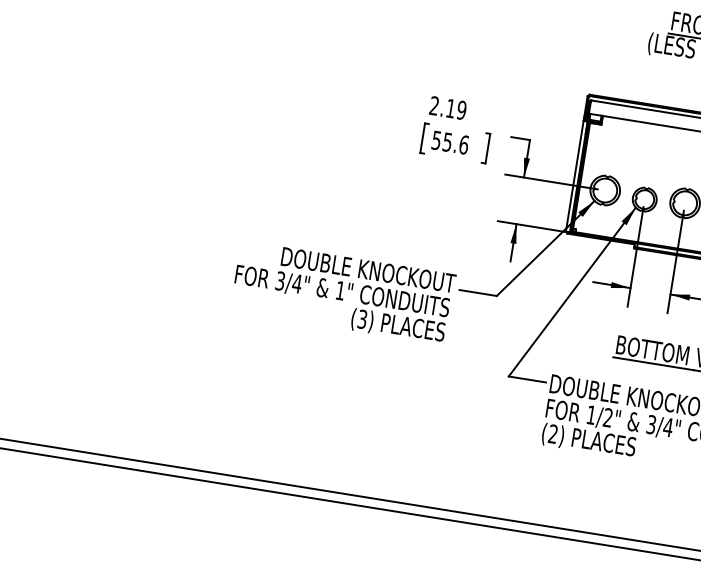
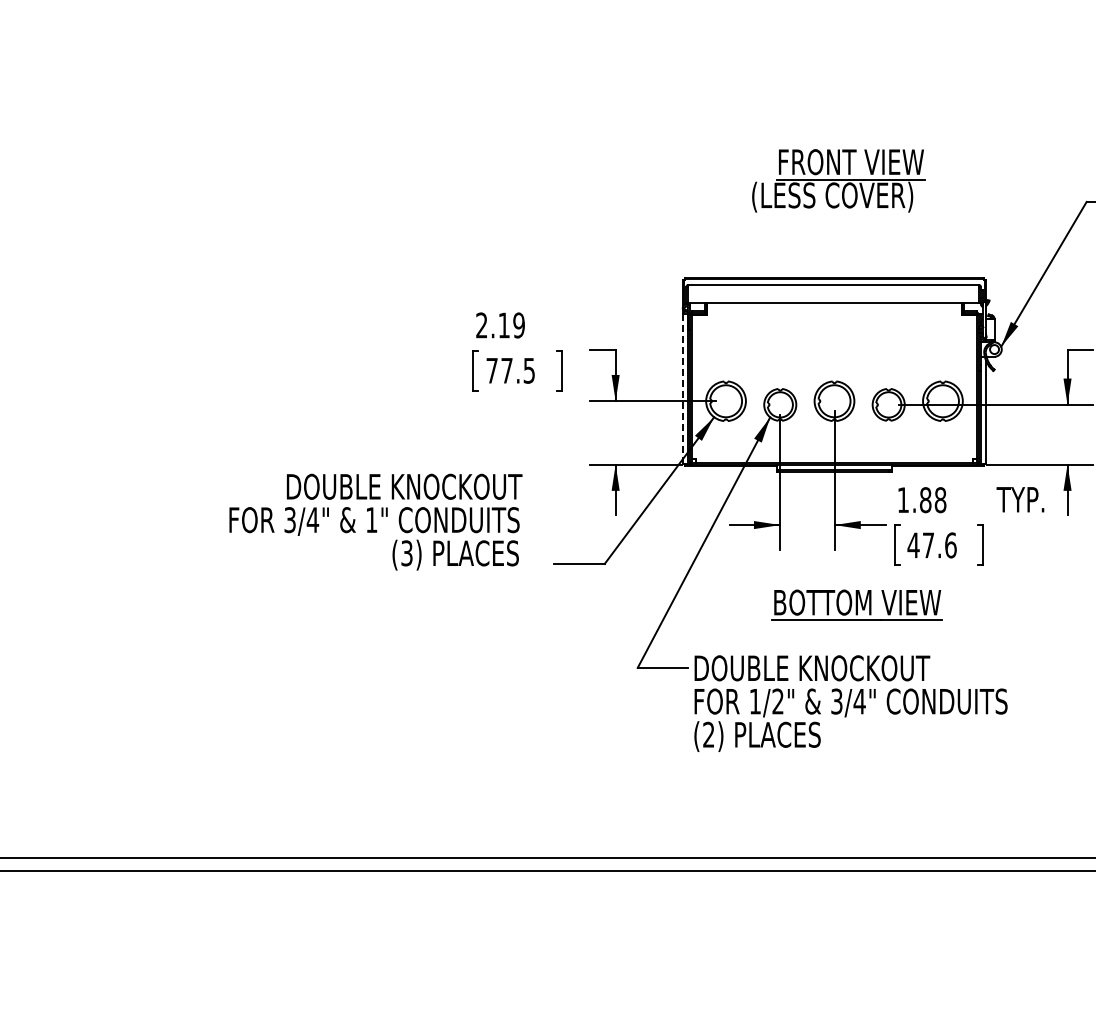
text: (450, 142) -> (510, 370), 55.6 -> 77.5
line: (574, 176) -> (682, 389), solid -> dashed
text: (343, 292) -> (375, 521), moved

